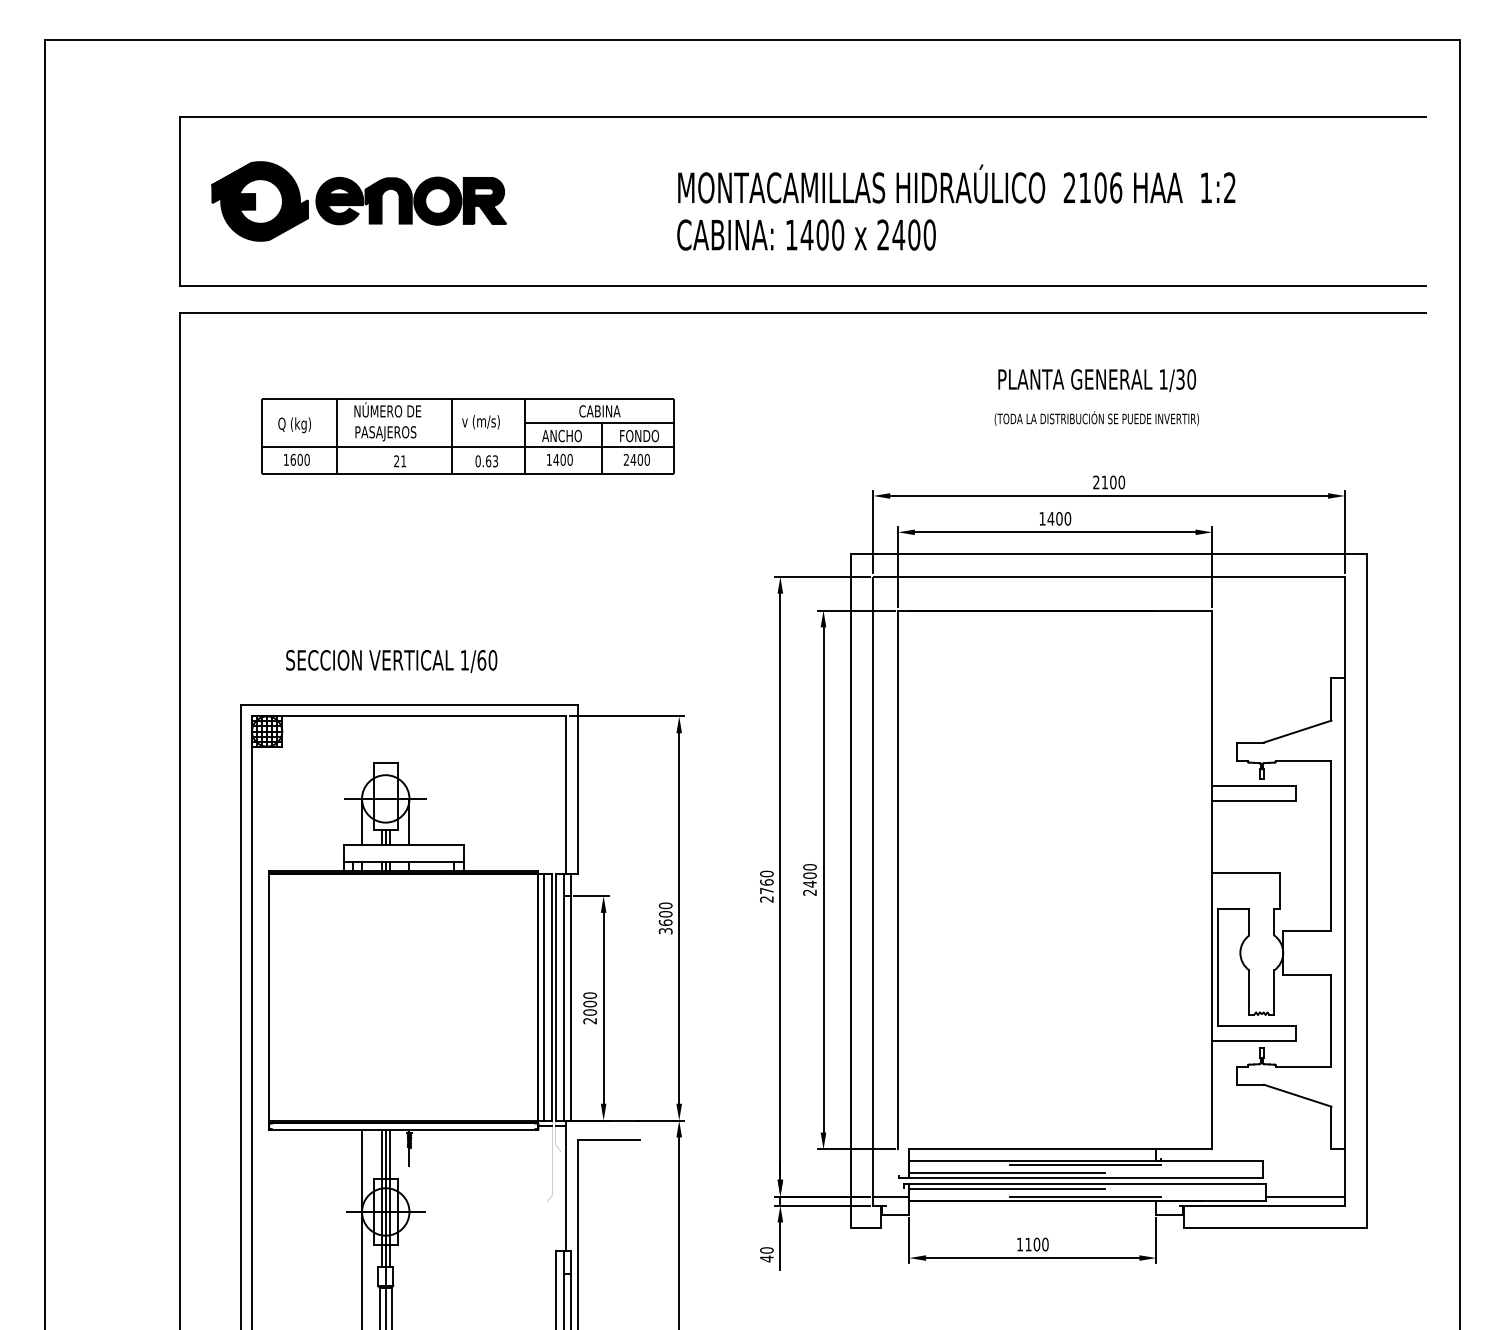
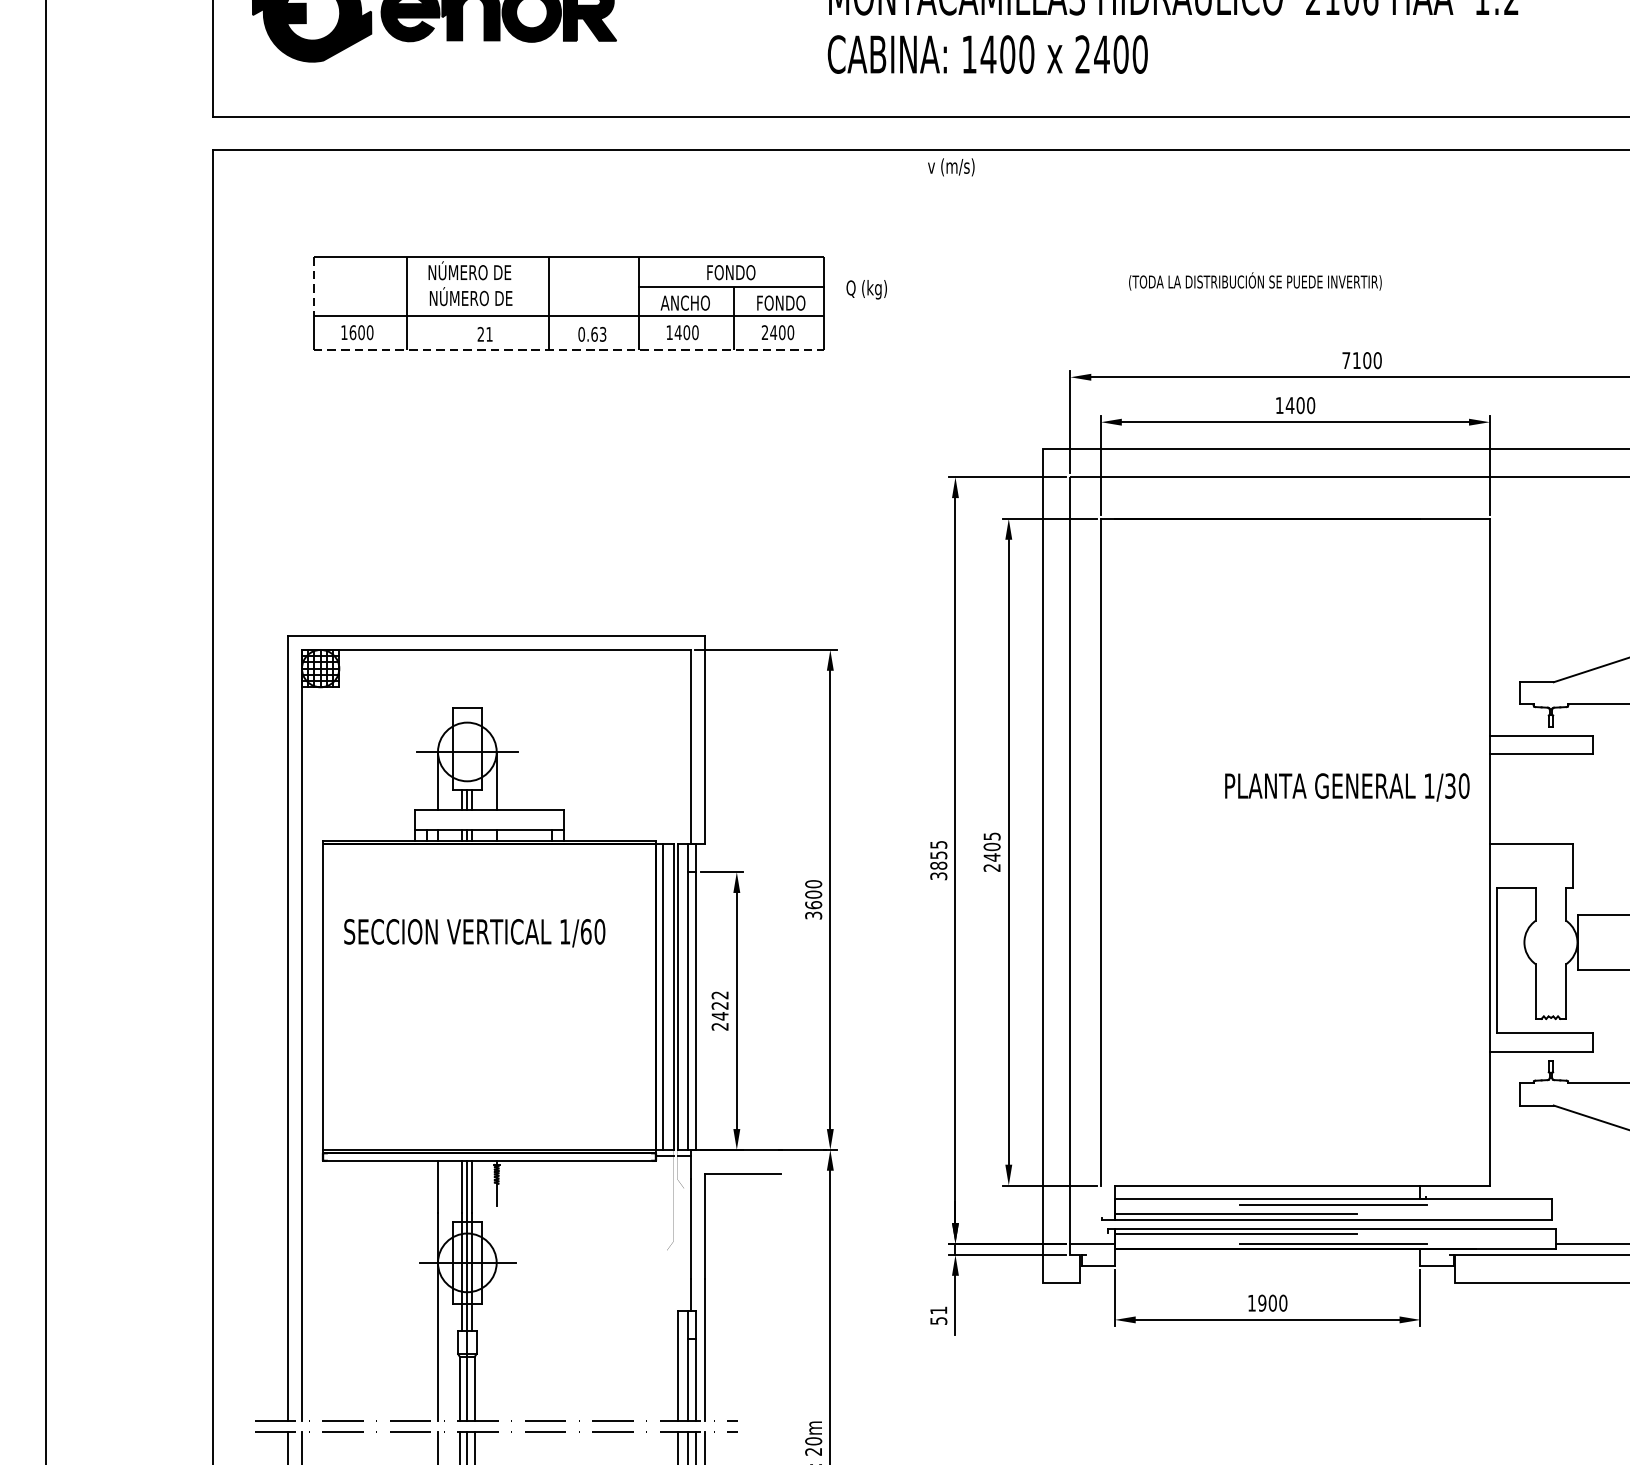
text: (1096, 380) -> (1346, 787), moved
text: (599, 411) -> (731, 272), CABINA -> FONDO
text: (1096, 418) -> (1254, 281), moved
text: (480, 422) -> (950, 167), moved
line: (261, 423) -> (313, 287), solid -> dashed
text: (294, 425) -> (866, 290), moved
text: (389, 432) -> (471, 298), PASAJEROS -> NÚMERO DE
line: (468, 474) -> (569, 350), solid -> dashed
text: (1096, 482) -> (1346, 360), 2100 -> 7100
text: (391, 661) -> (474, 933), moved
text: (809, 867) -> (991, 836), 2400 -> 2405
text: (766, 886) -> (938, 860), 2760 -> 3855
text: (590, 1004) -> (720, 1006), 2000 -> 2422
text: (1028, 1244) -> (1262, 1303), 1100 -> 1900
text: (766, 1254) -> (938, 1315), 40 -> 51

